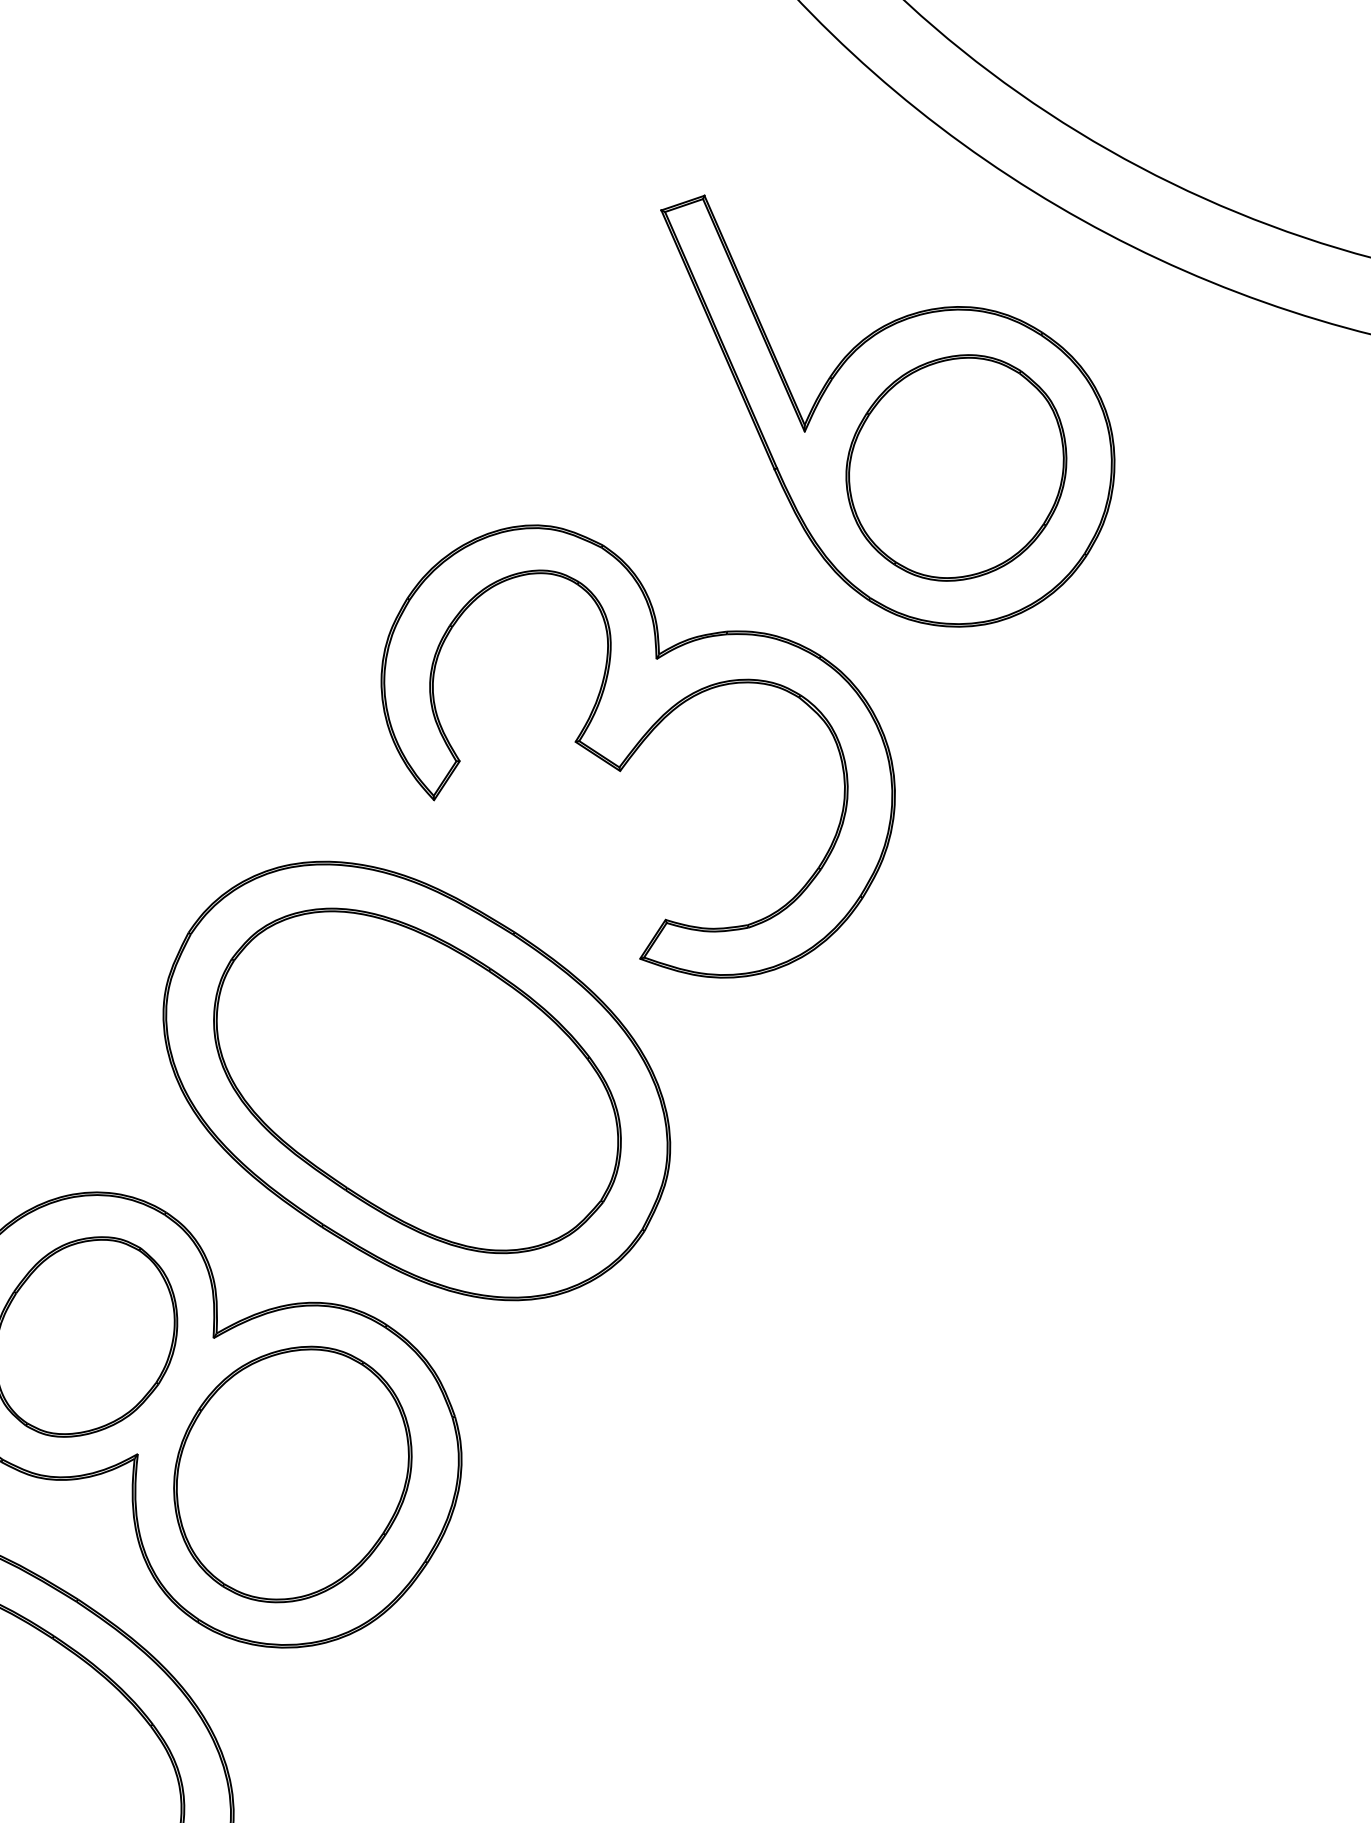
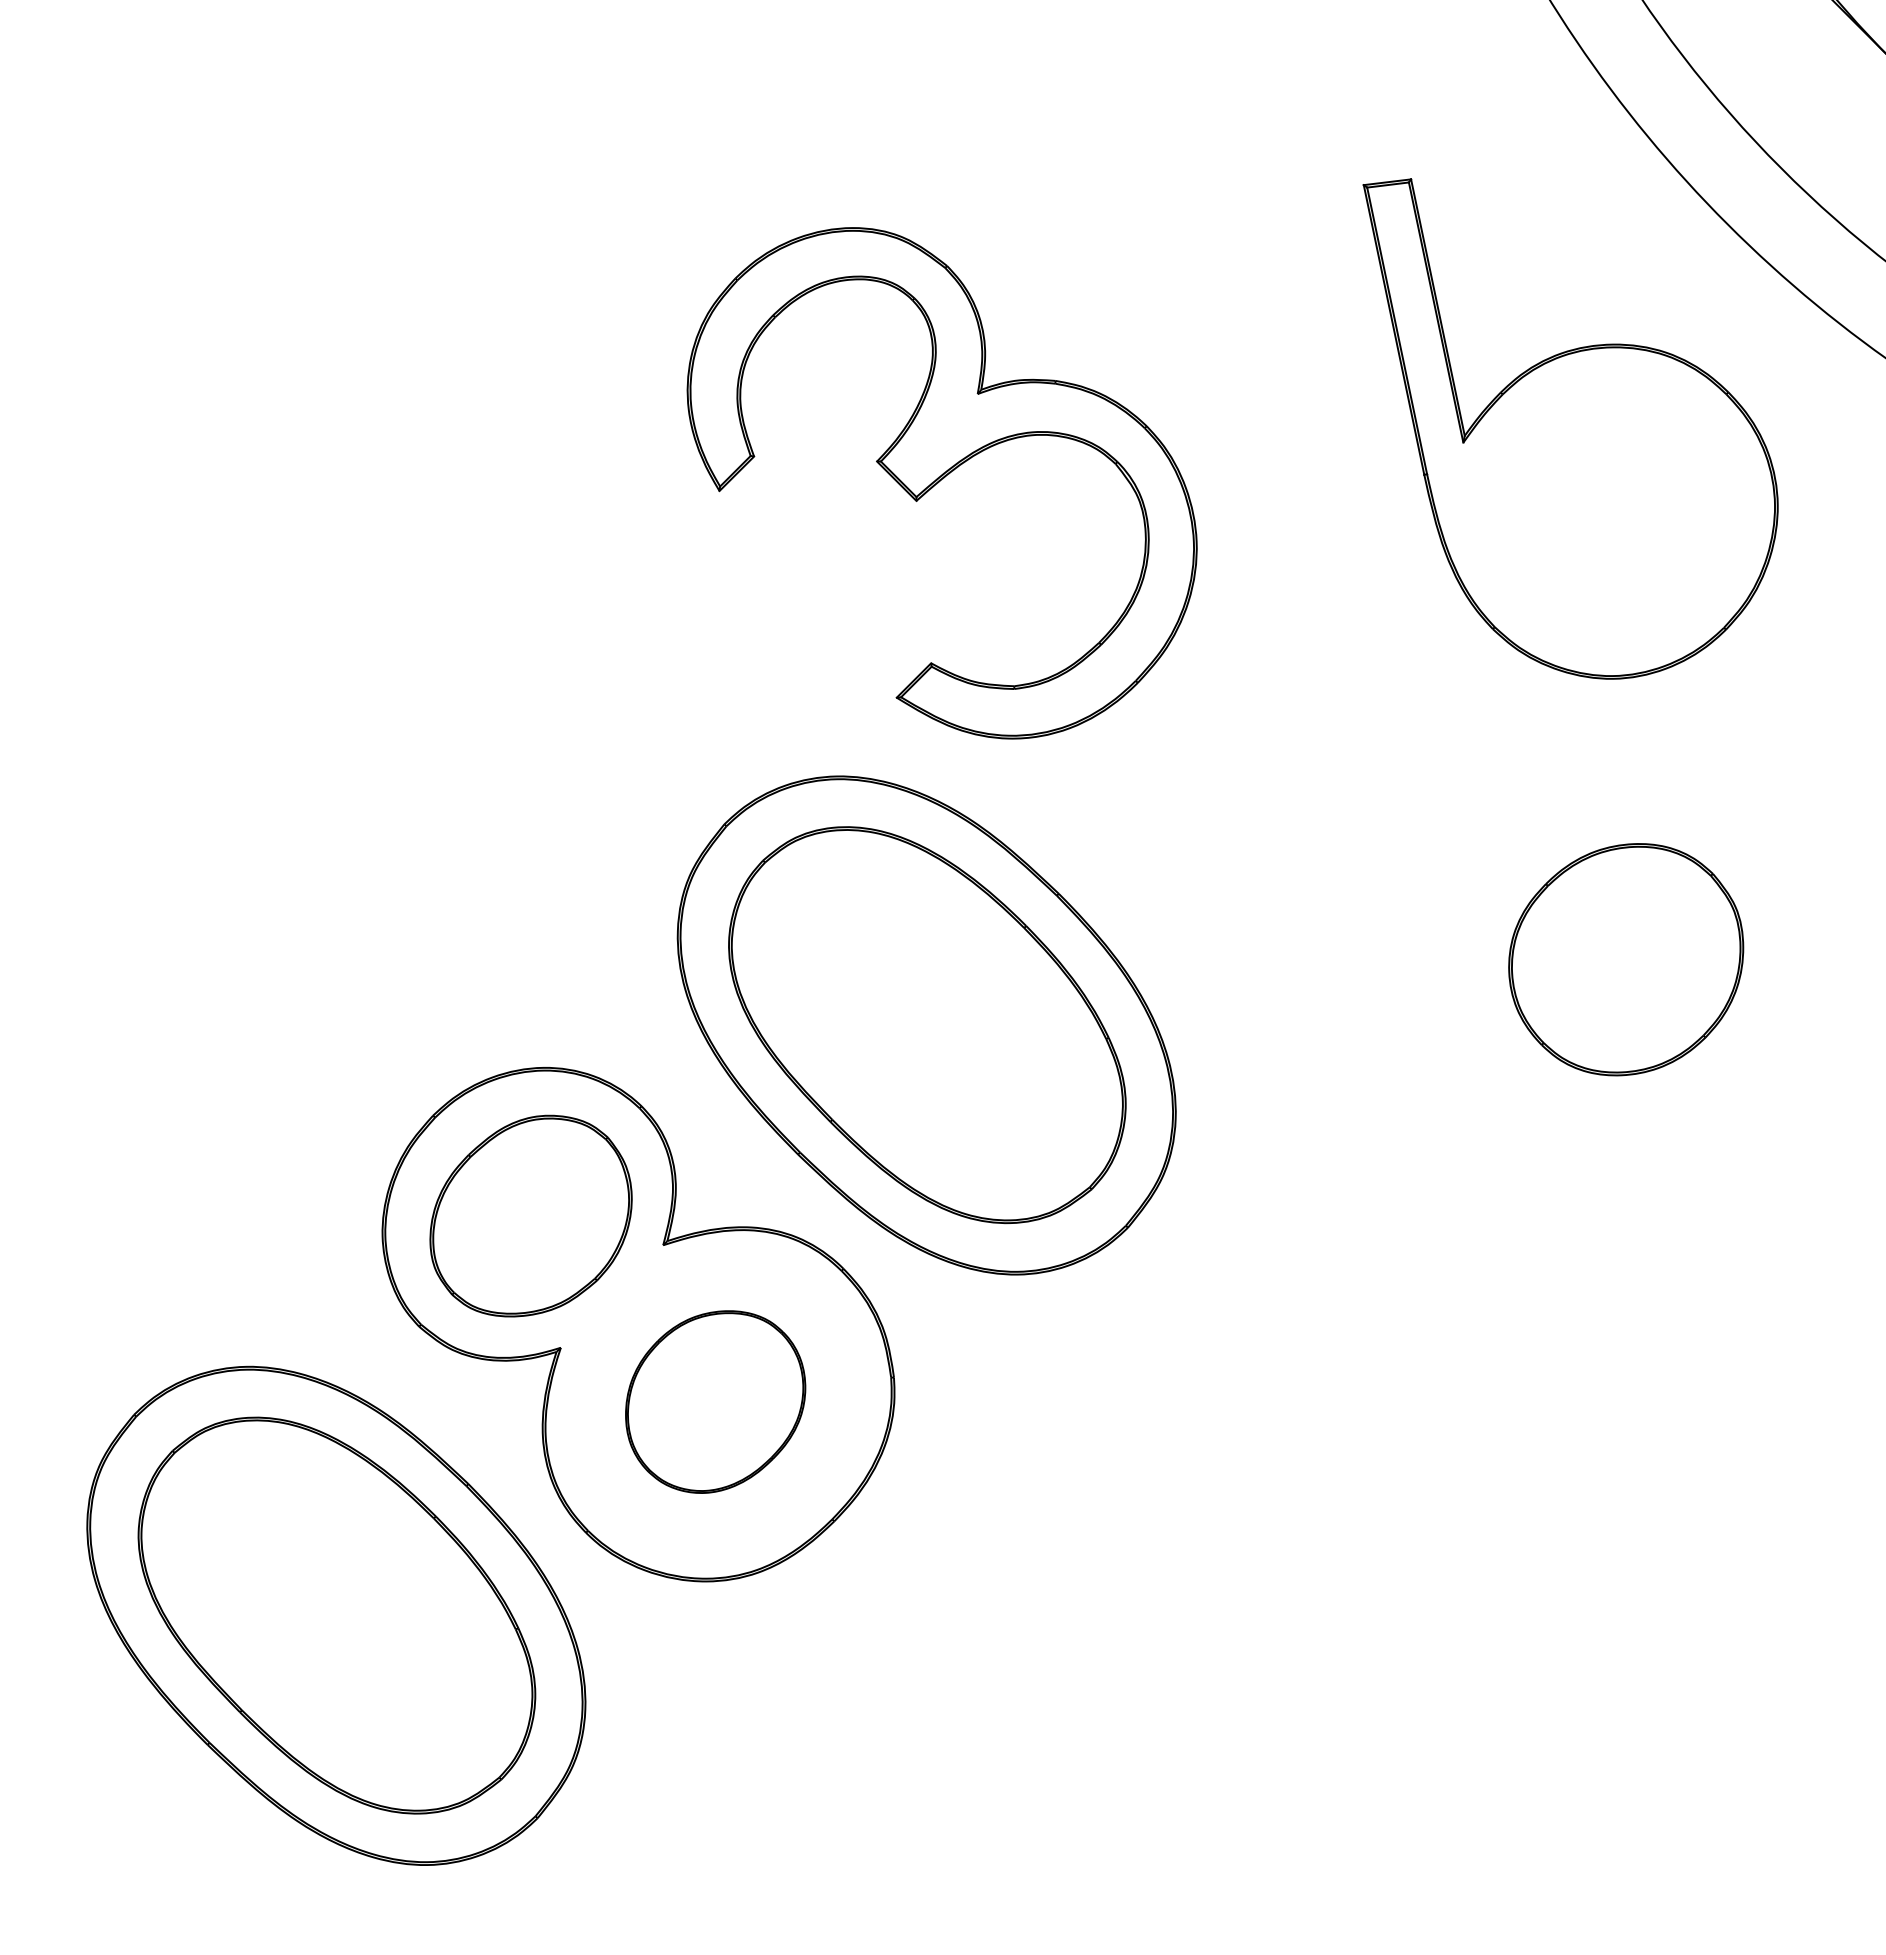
part: (956, 468) -> (1626, 959), moved
part: (640, 749) -> (941, 483), moved
part: (292, 1474) -> (715, 1401), size x0.7

